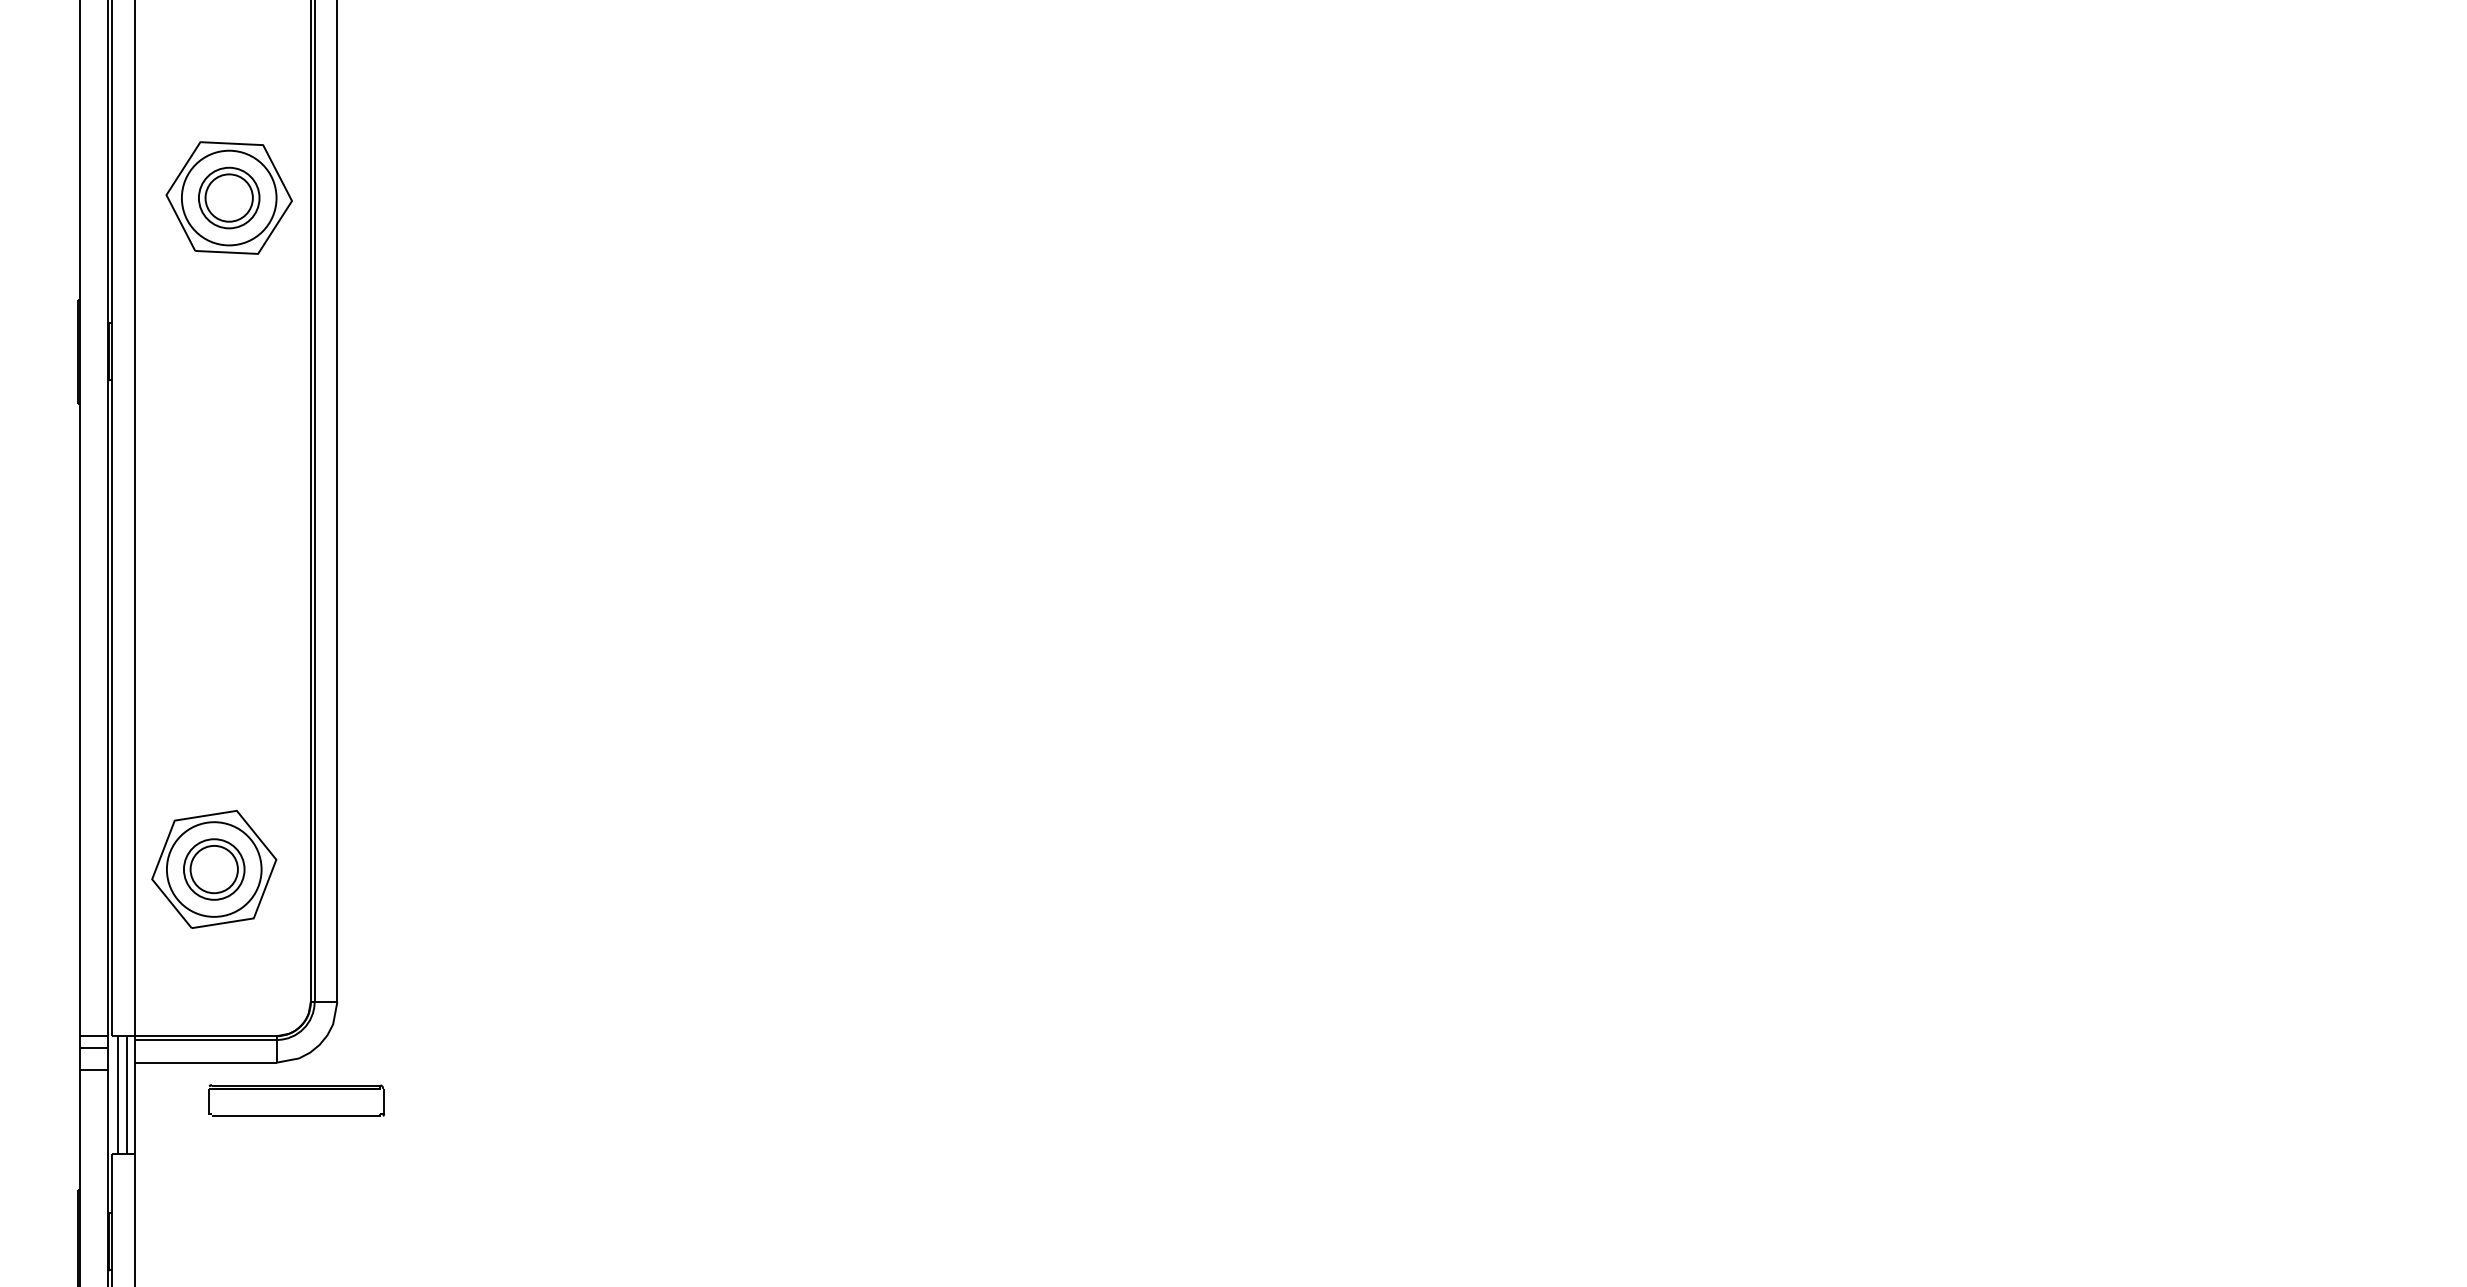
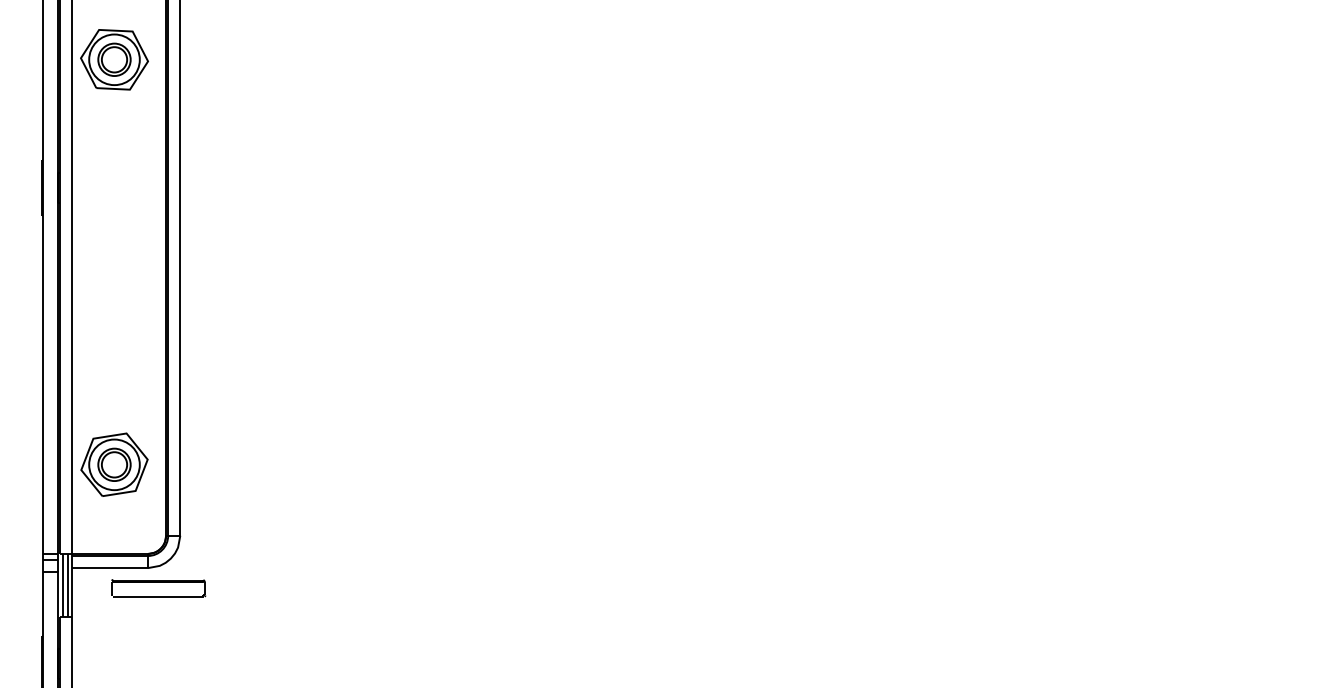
part: (229, 197) -> (114, 59), moved

